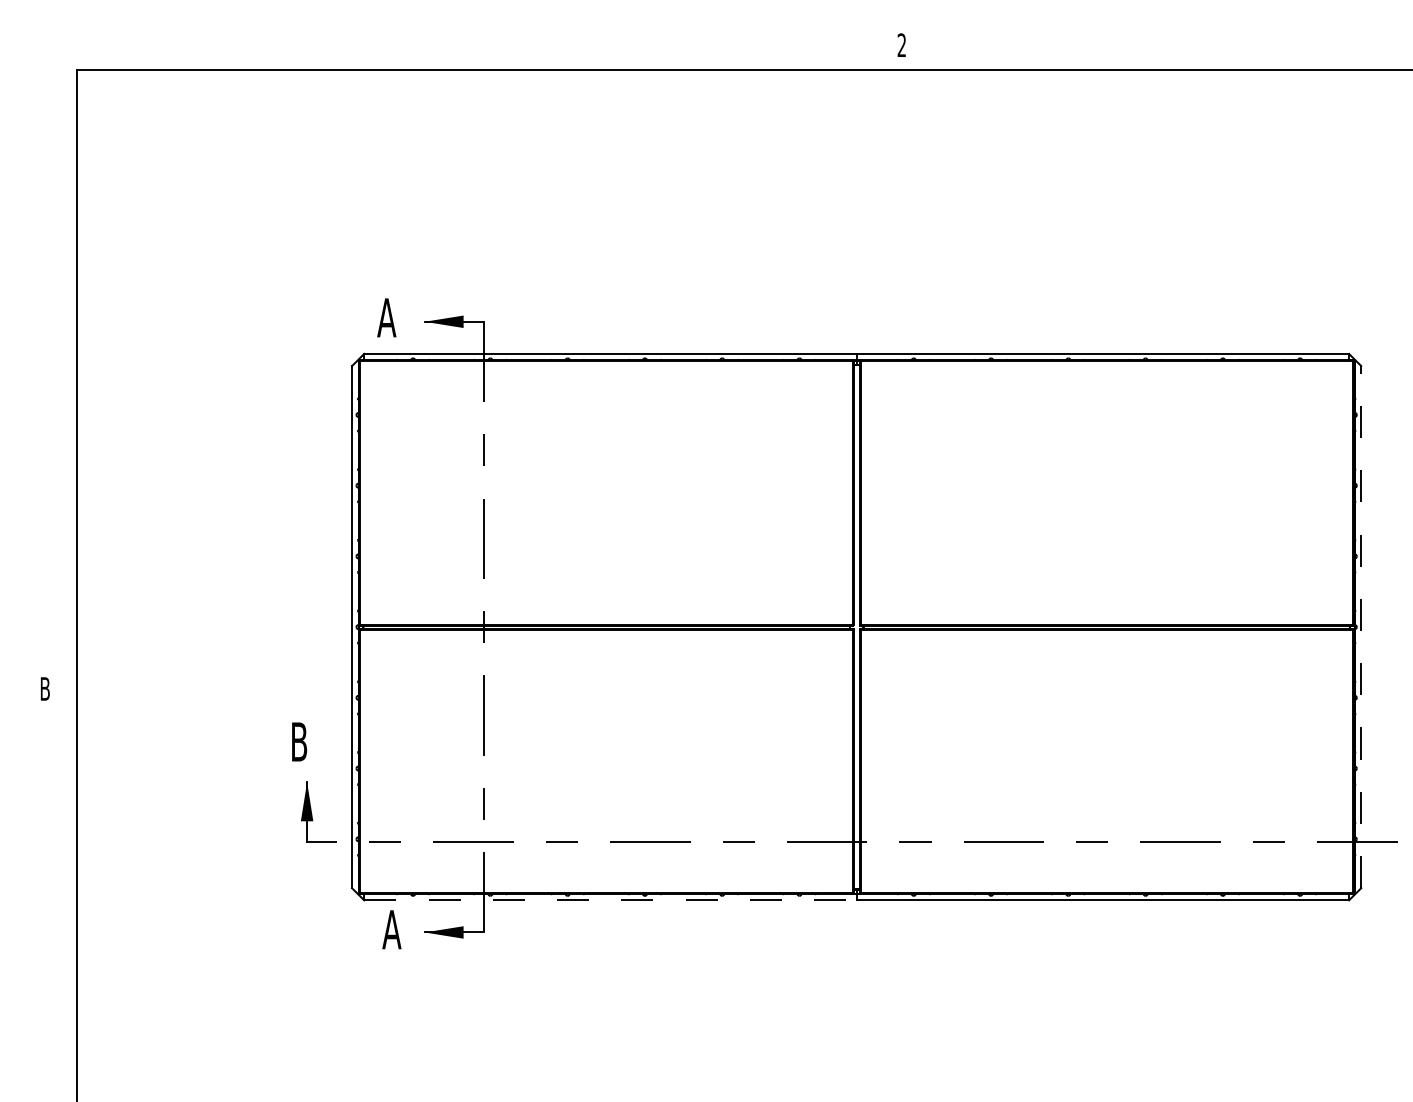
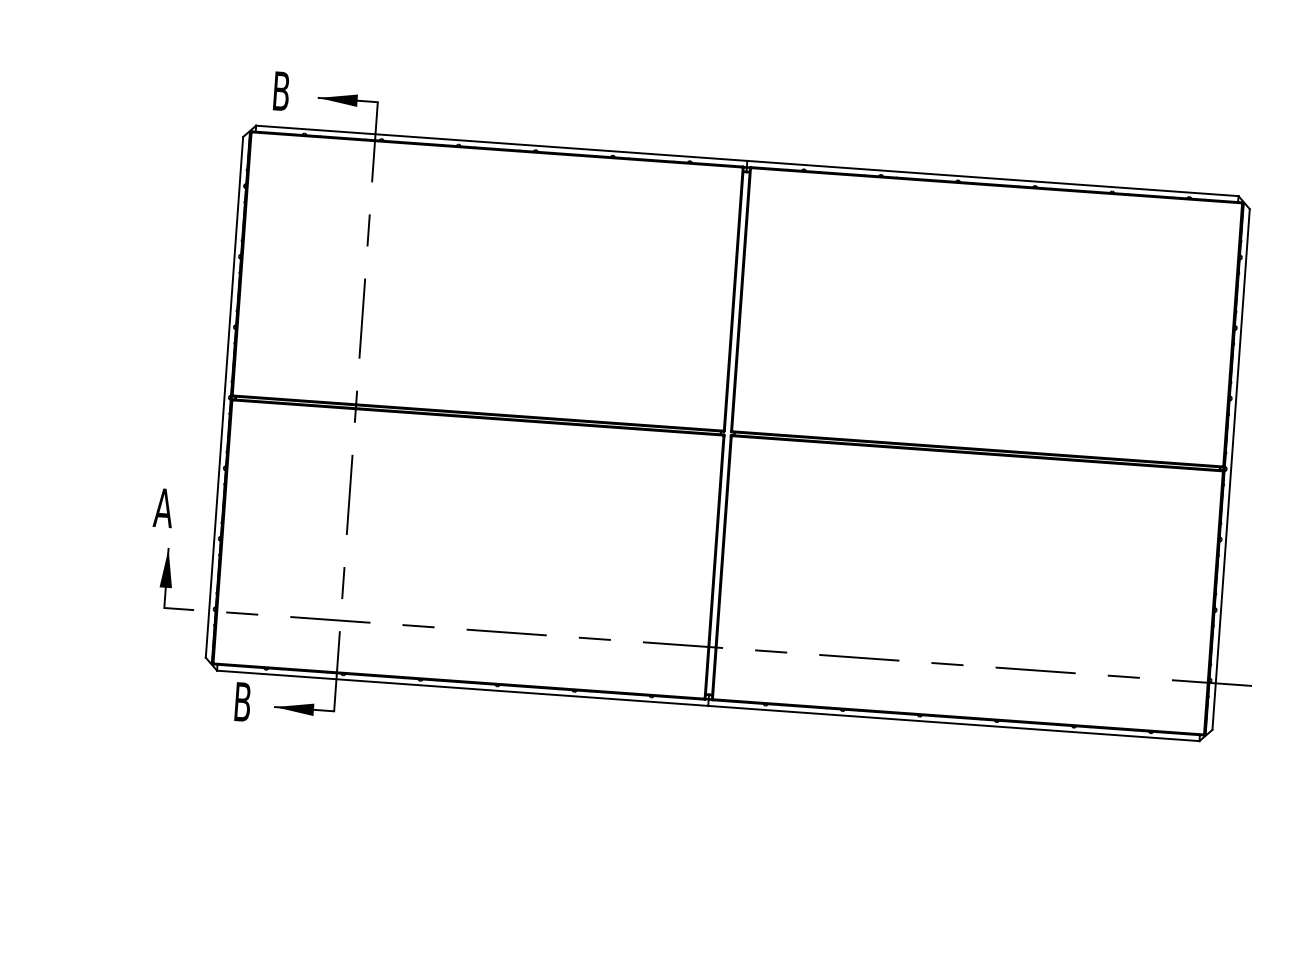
text: (386, 317) -> (280, 90), A -> B
line: (1361, 626) -> (1231, 468), dashed -> solid
text: (298, 741) -> (162, 507), B -> A
line: (610, 900) -> (462, 688), dashed -> solid
text: (391, 929) -> (242, 701), A -> B

